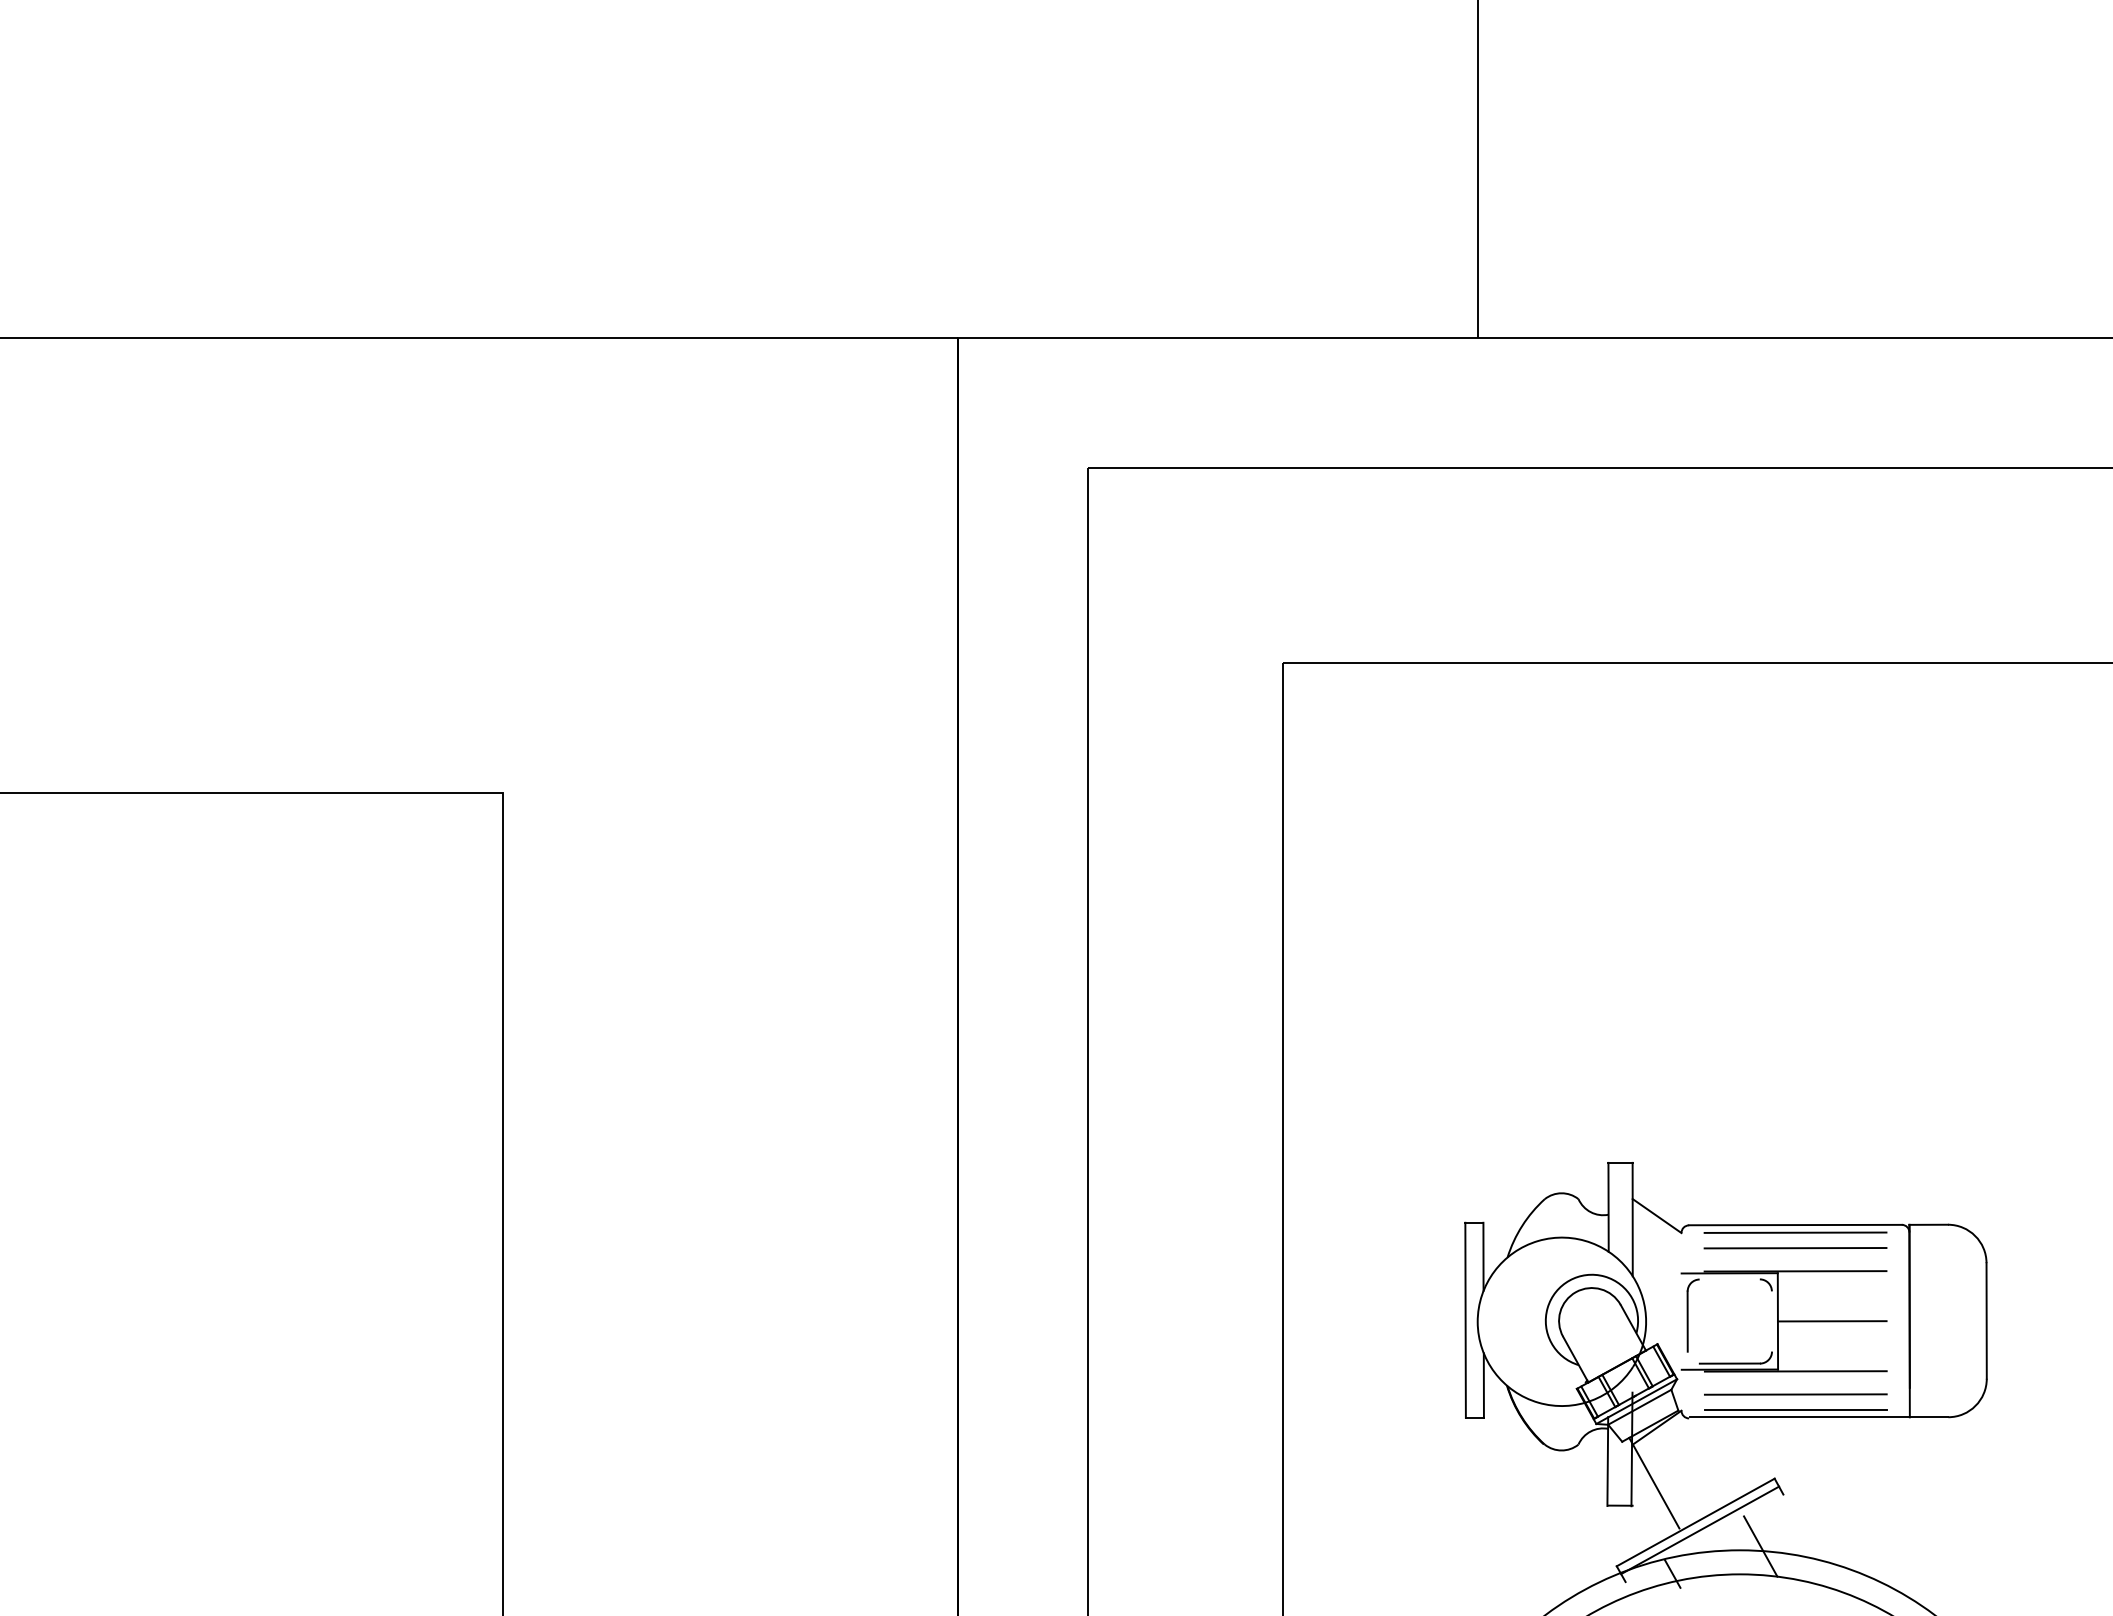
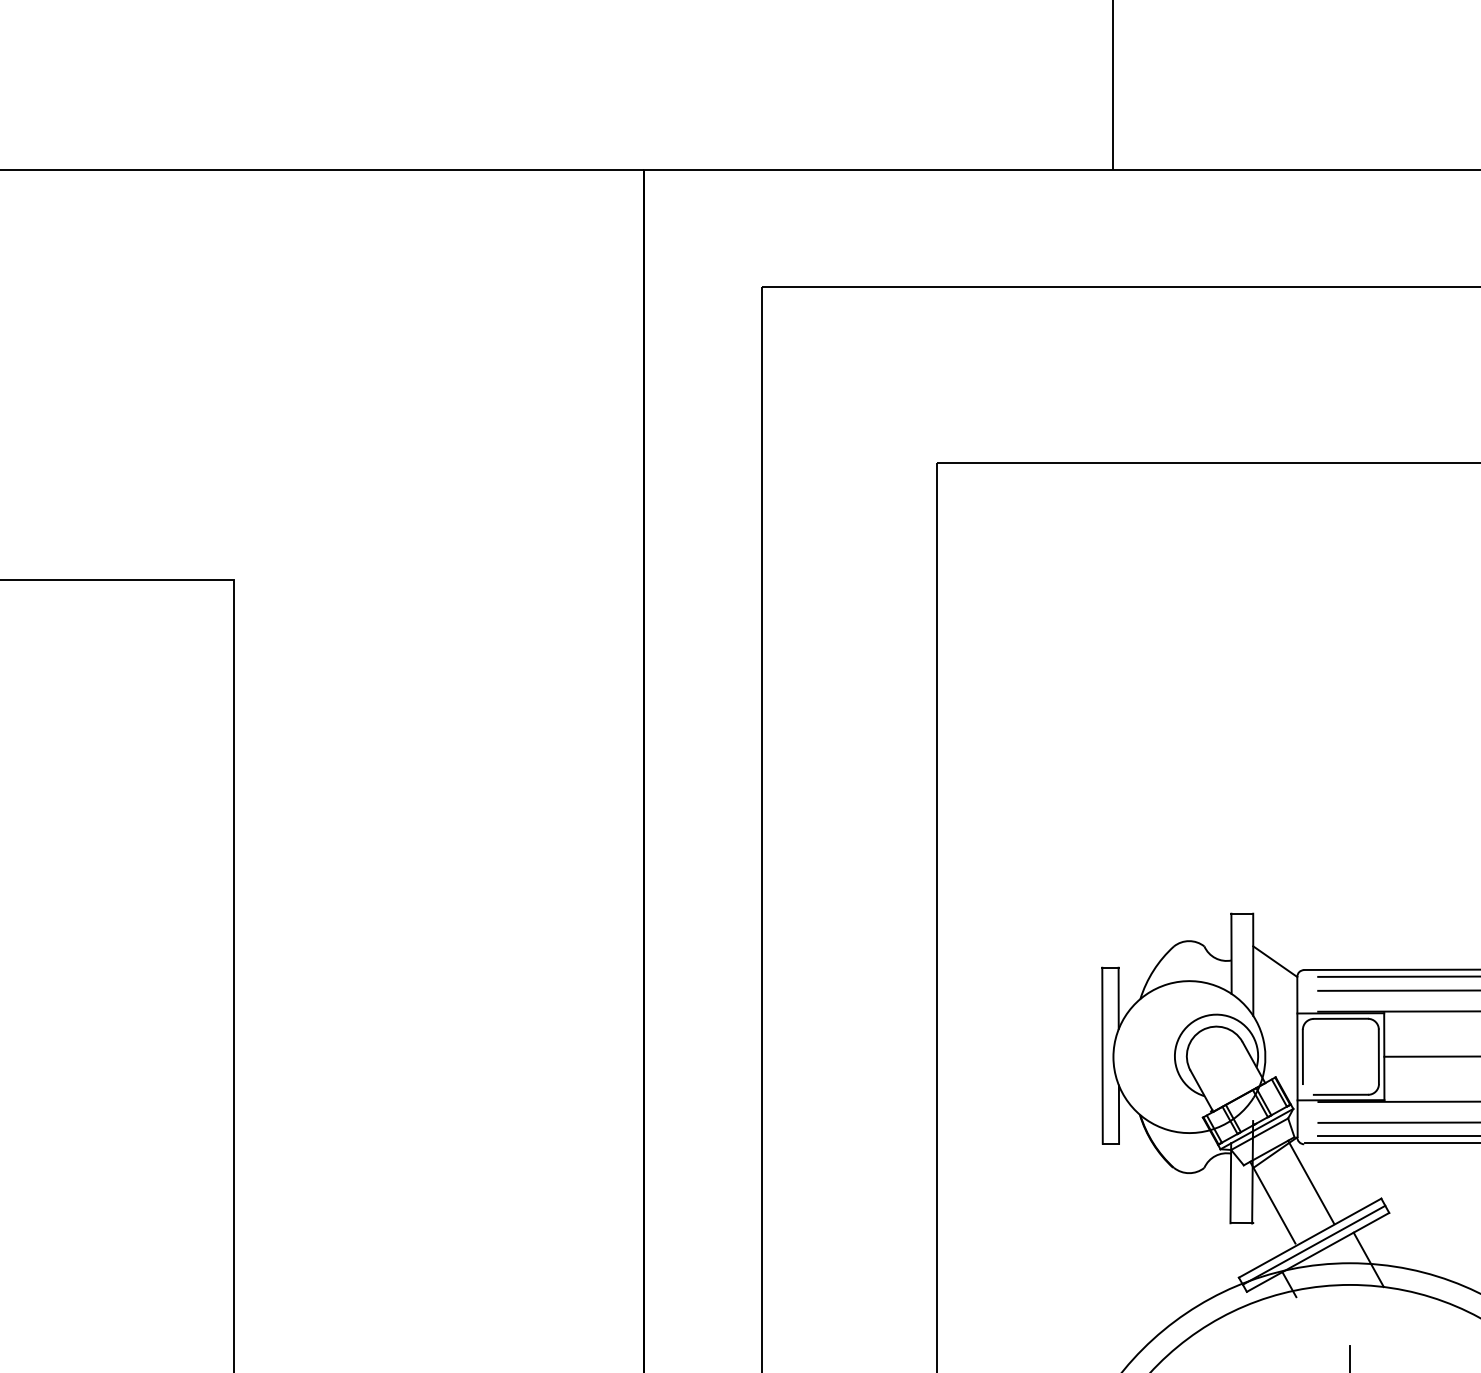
line: (1729, 1279) -> (1340, 1018), added
line: (1681, 1321) -> (1297, 1056), added
line: (1771, 1321) -> (1378, 1056), added
line: (1696, 1459) -> (1310, 1181), added
line: (1704, 1538) -> (1318, 1252), added

